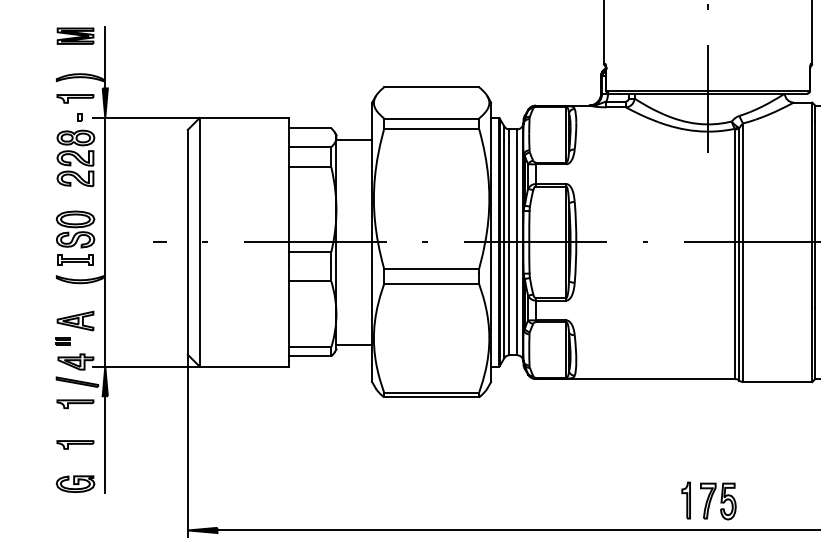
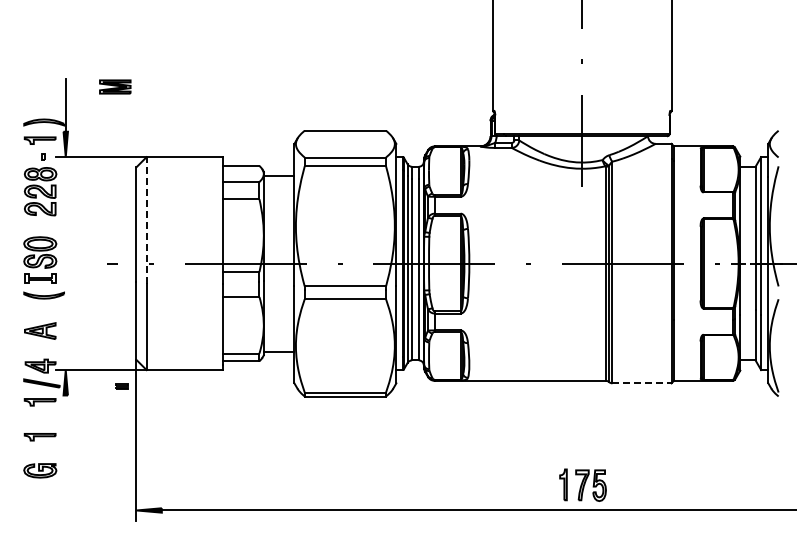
part: (75, 35) -> (115, 86), moved
line: (199, 190) -> (146, 219), solid -> dashed
line: (104, 242) -> (65, 263), removed
part: (62, 341) -> (121, 386), moved
line: (777, 382) -> (641, 383), solid -> dashed
line: (104, 444) -> (65, 436), removed

